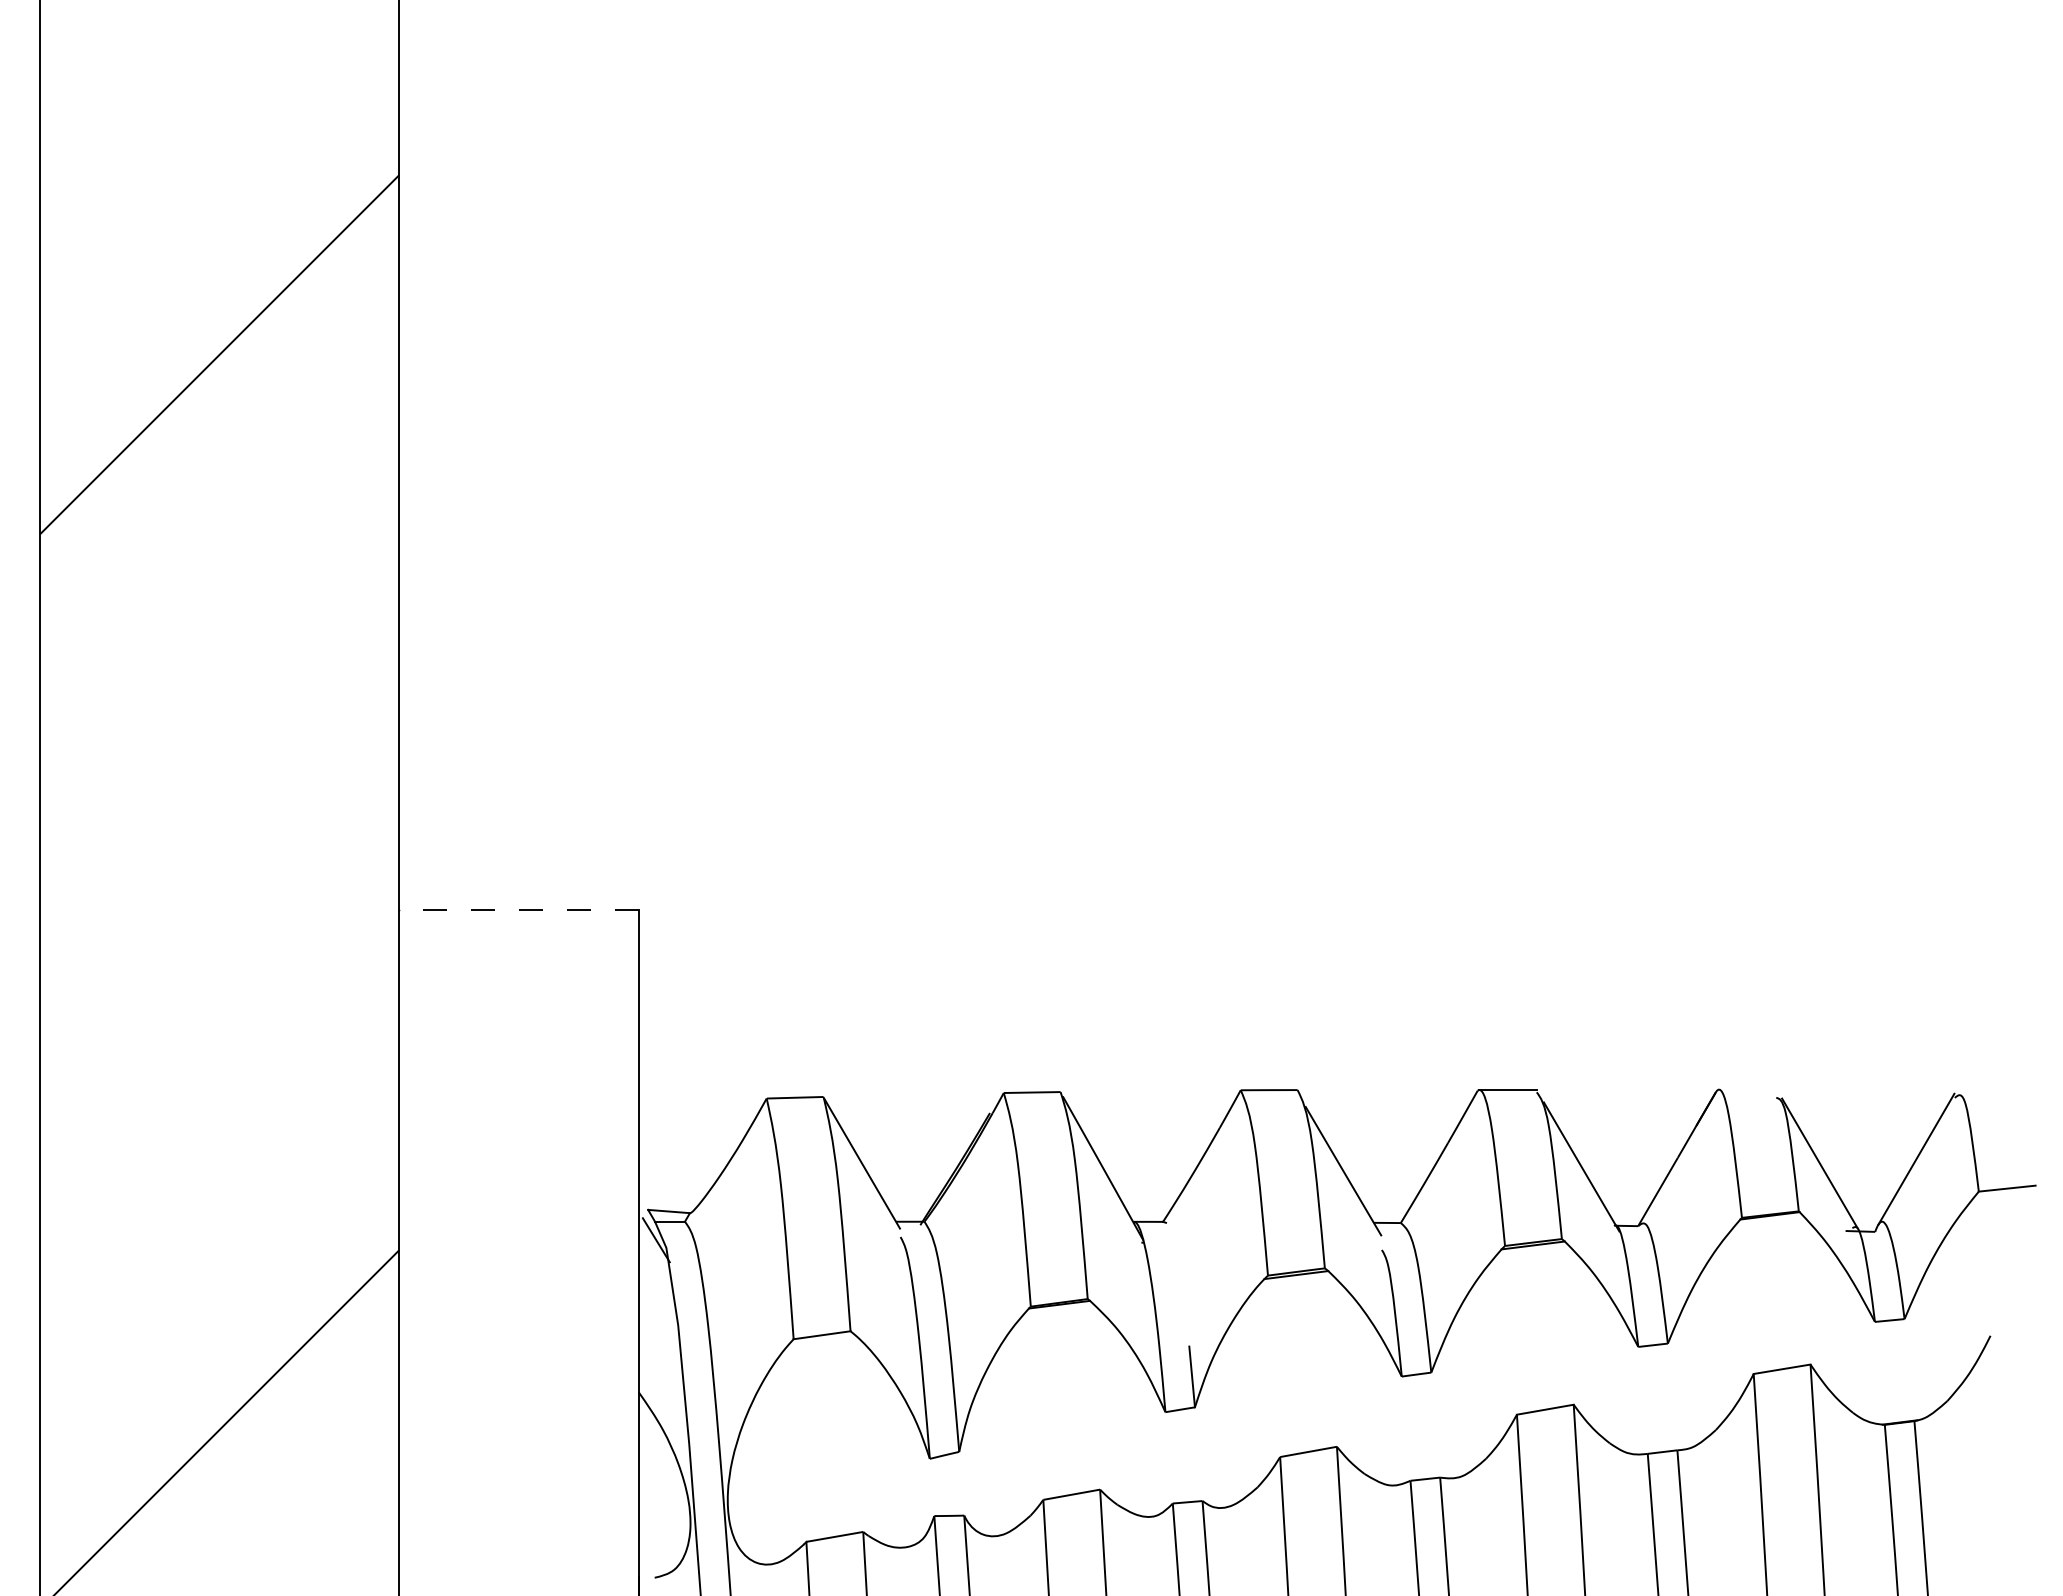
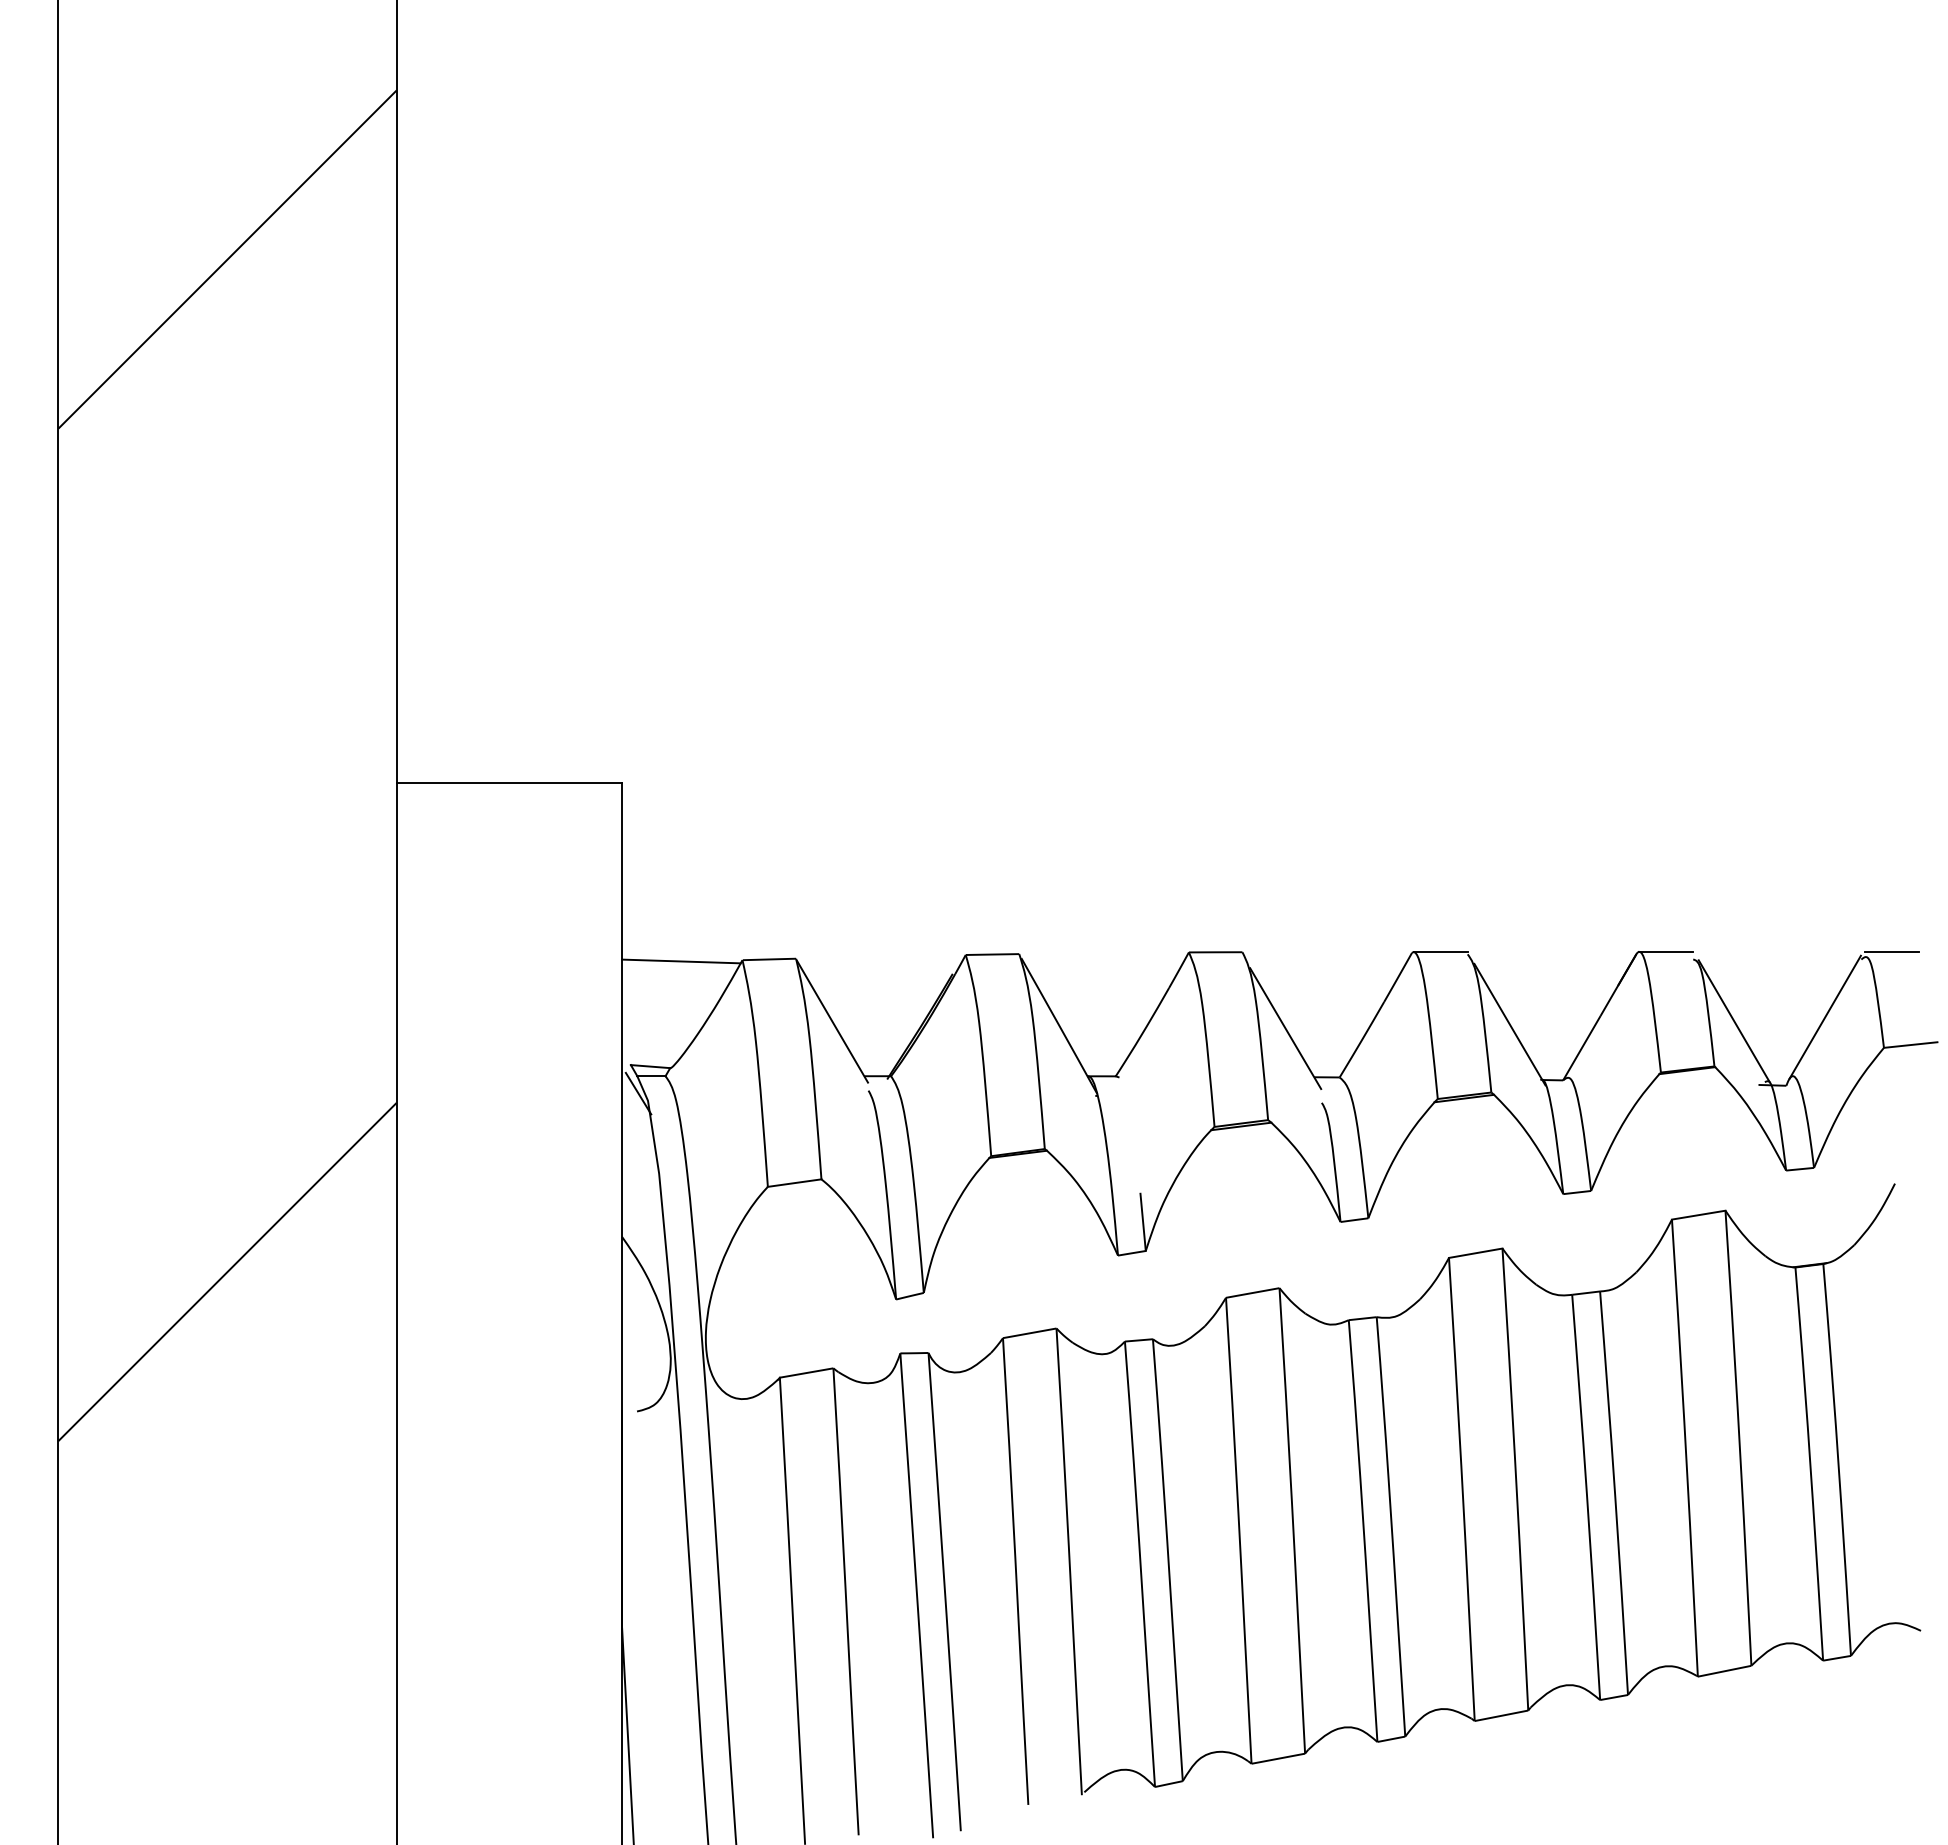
line: (519, 910) -> (509, 783), dashed -> solid
line: (1747, 1090) -> (1666, 952), added
line: (1986, 1090) -> (1891, 952), added
line: (701, 1099) -> (681, 961), added

